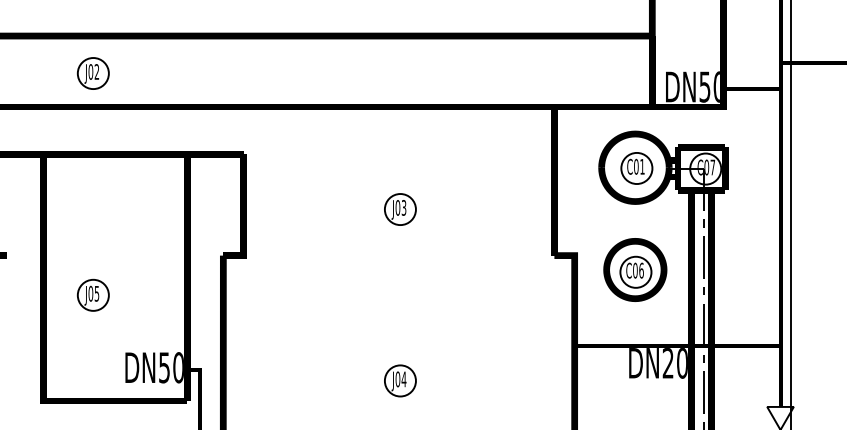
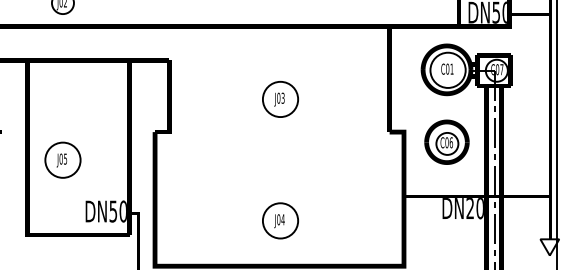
circle: (636, 168) -> (447, 70), size x1.6
circle: (399, 209) -> (279, 99), size x1.6
circle: (92, 294) -> (62, 159), size x1.6
circle: (399, 380) -> (279, 220), size x1.6

